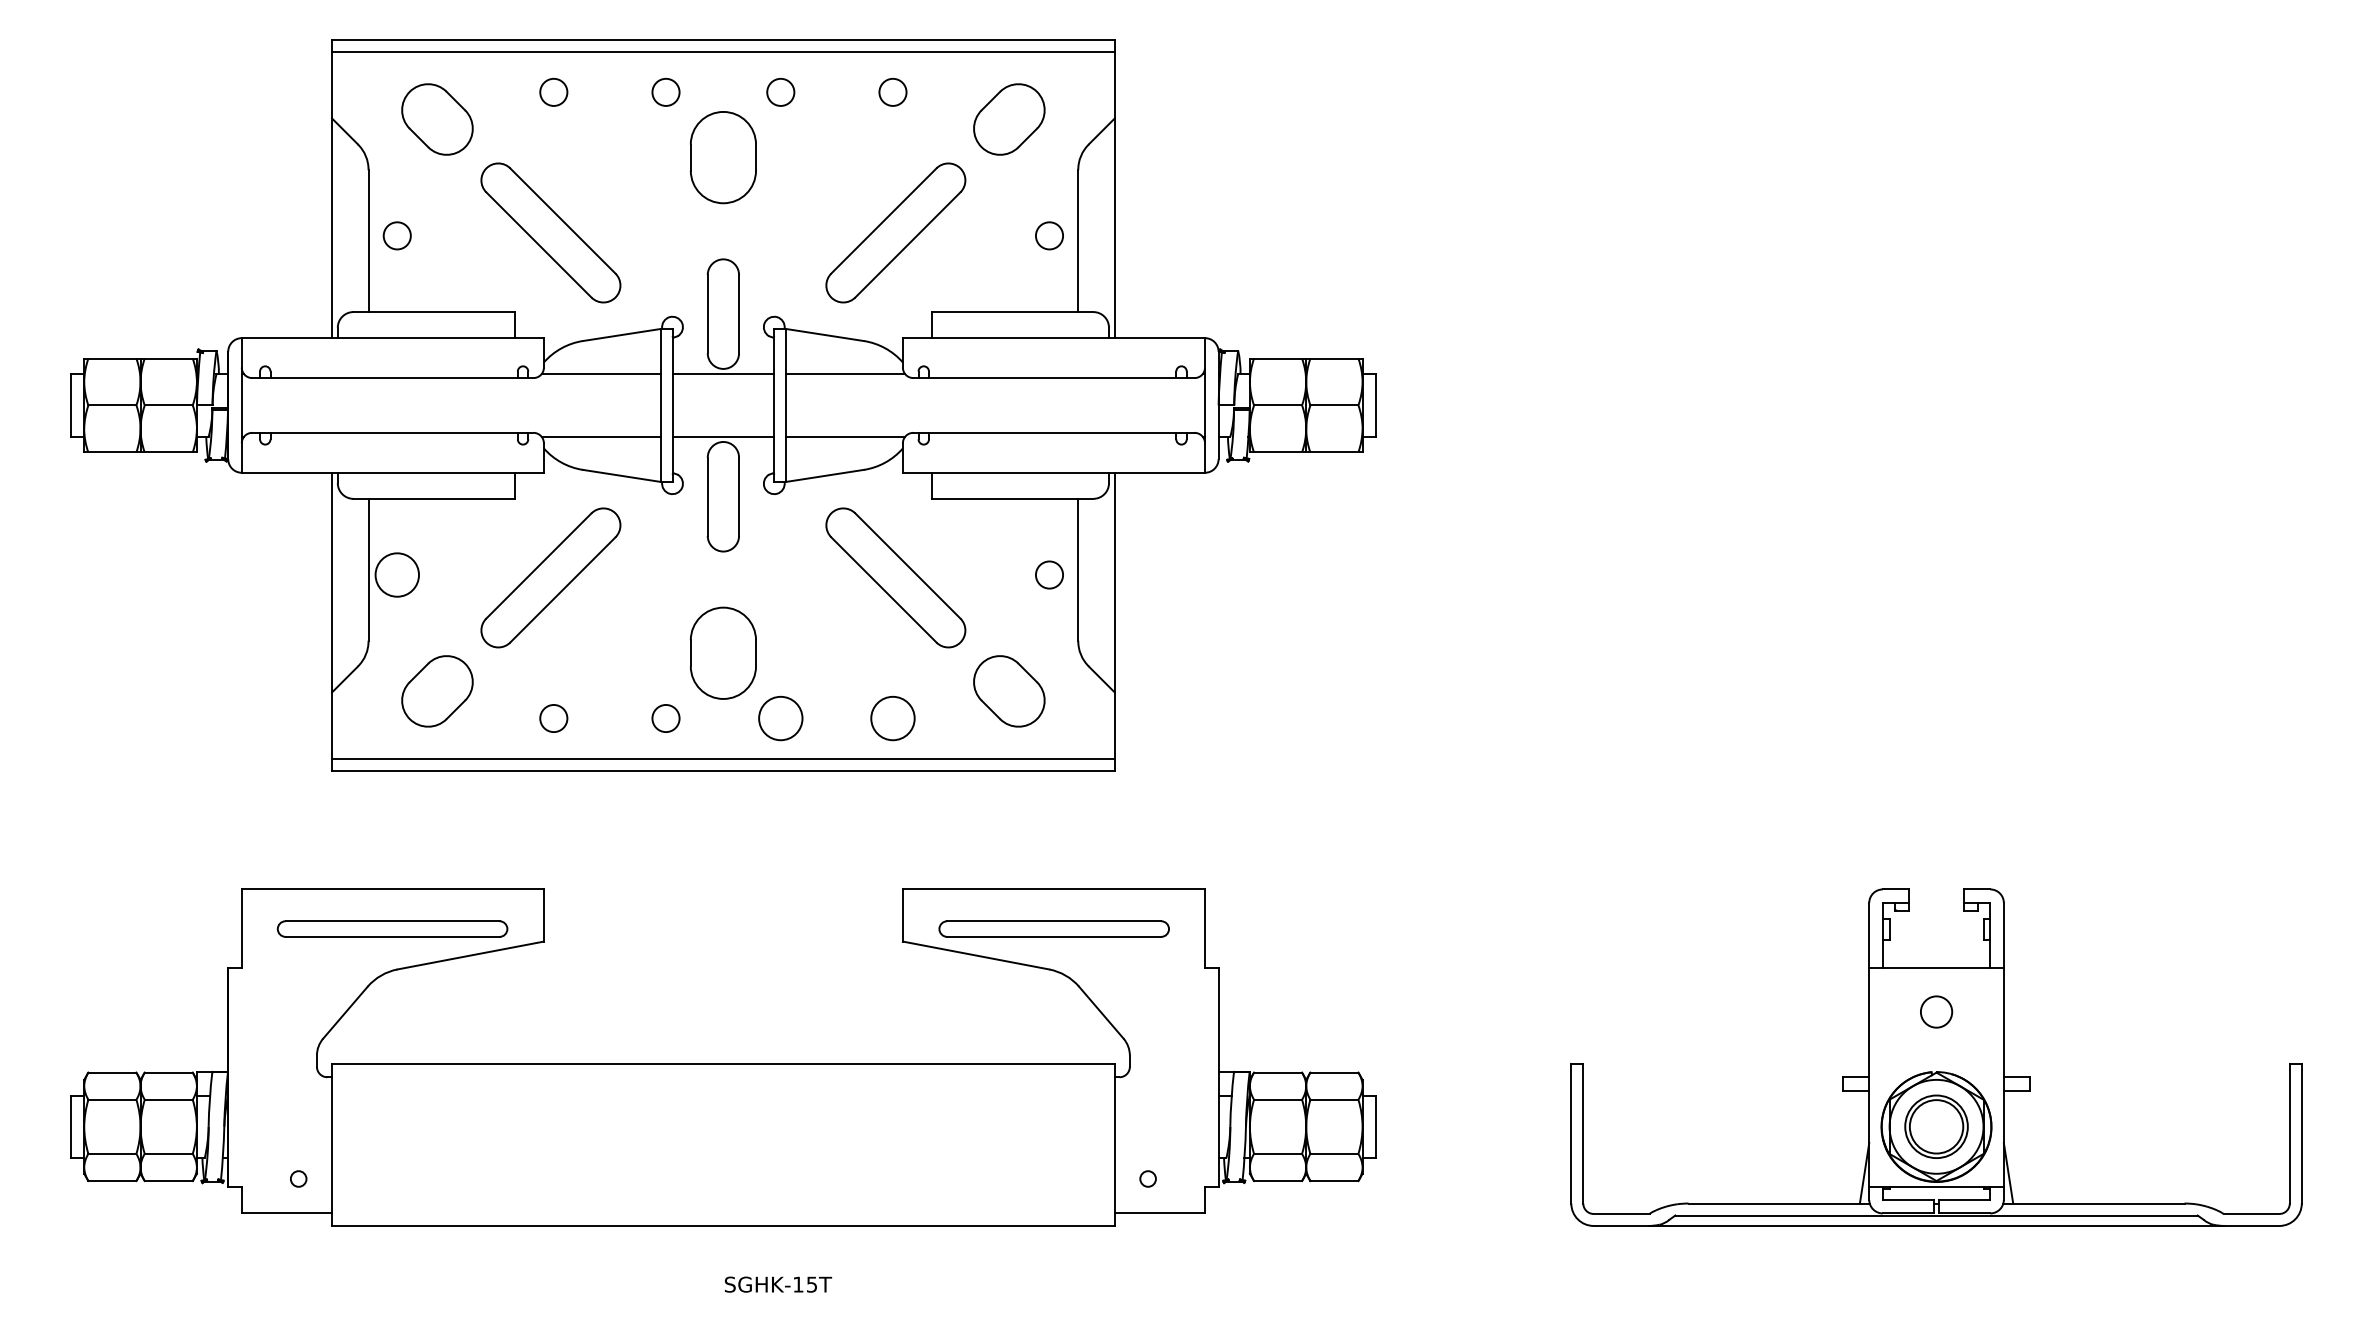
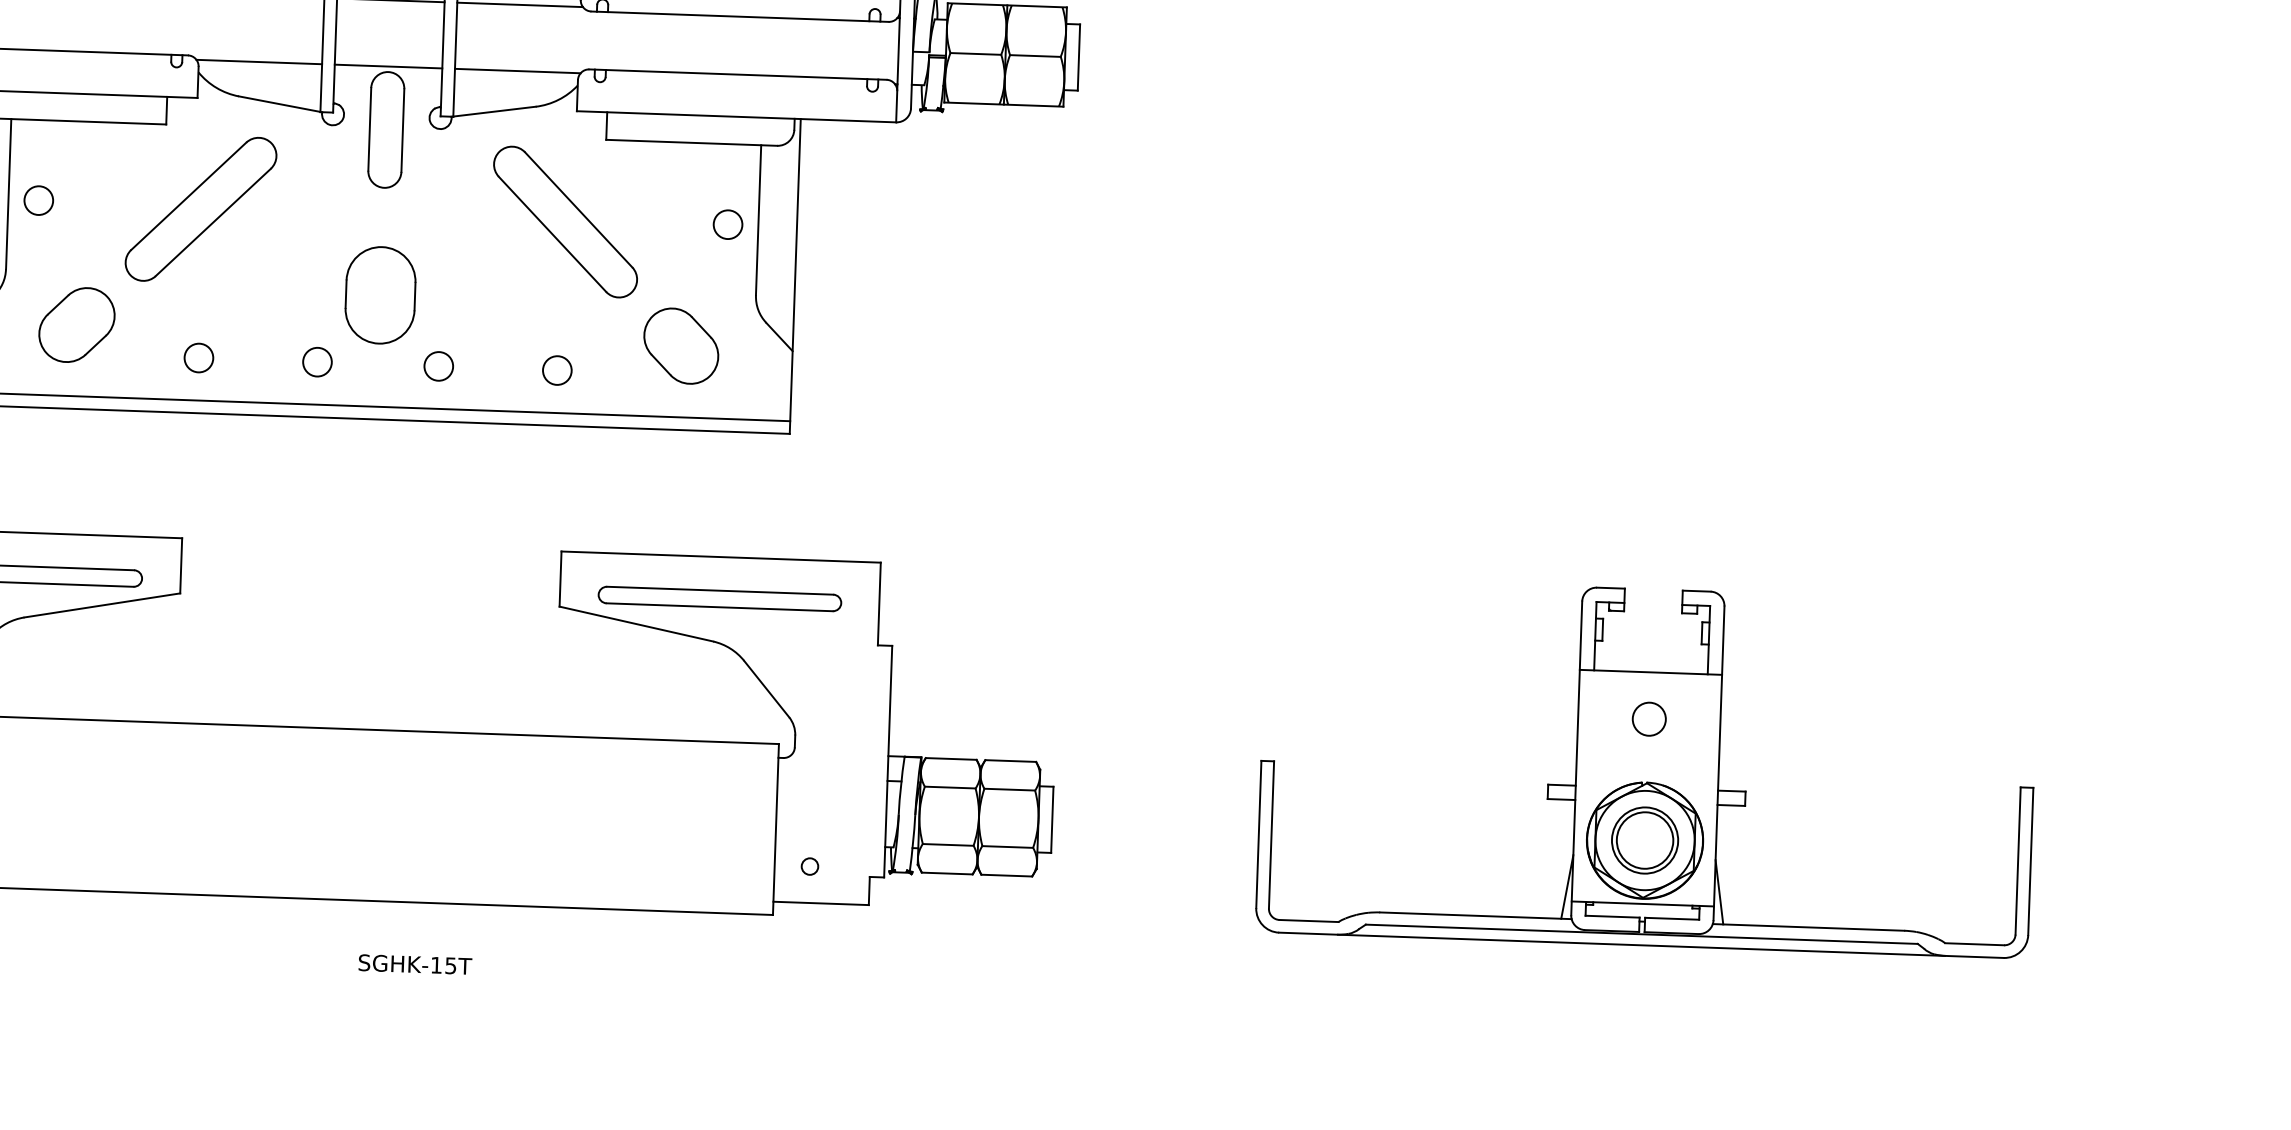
circle: (396, 574) -> (37, 200), size x0.62
circle: (780, 718) -> (438, 366), size x0.62
circle: (892, 718) -> (556, 370), size x0.62

